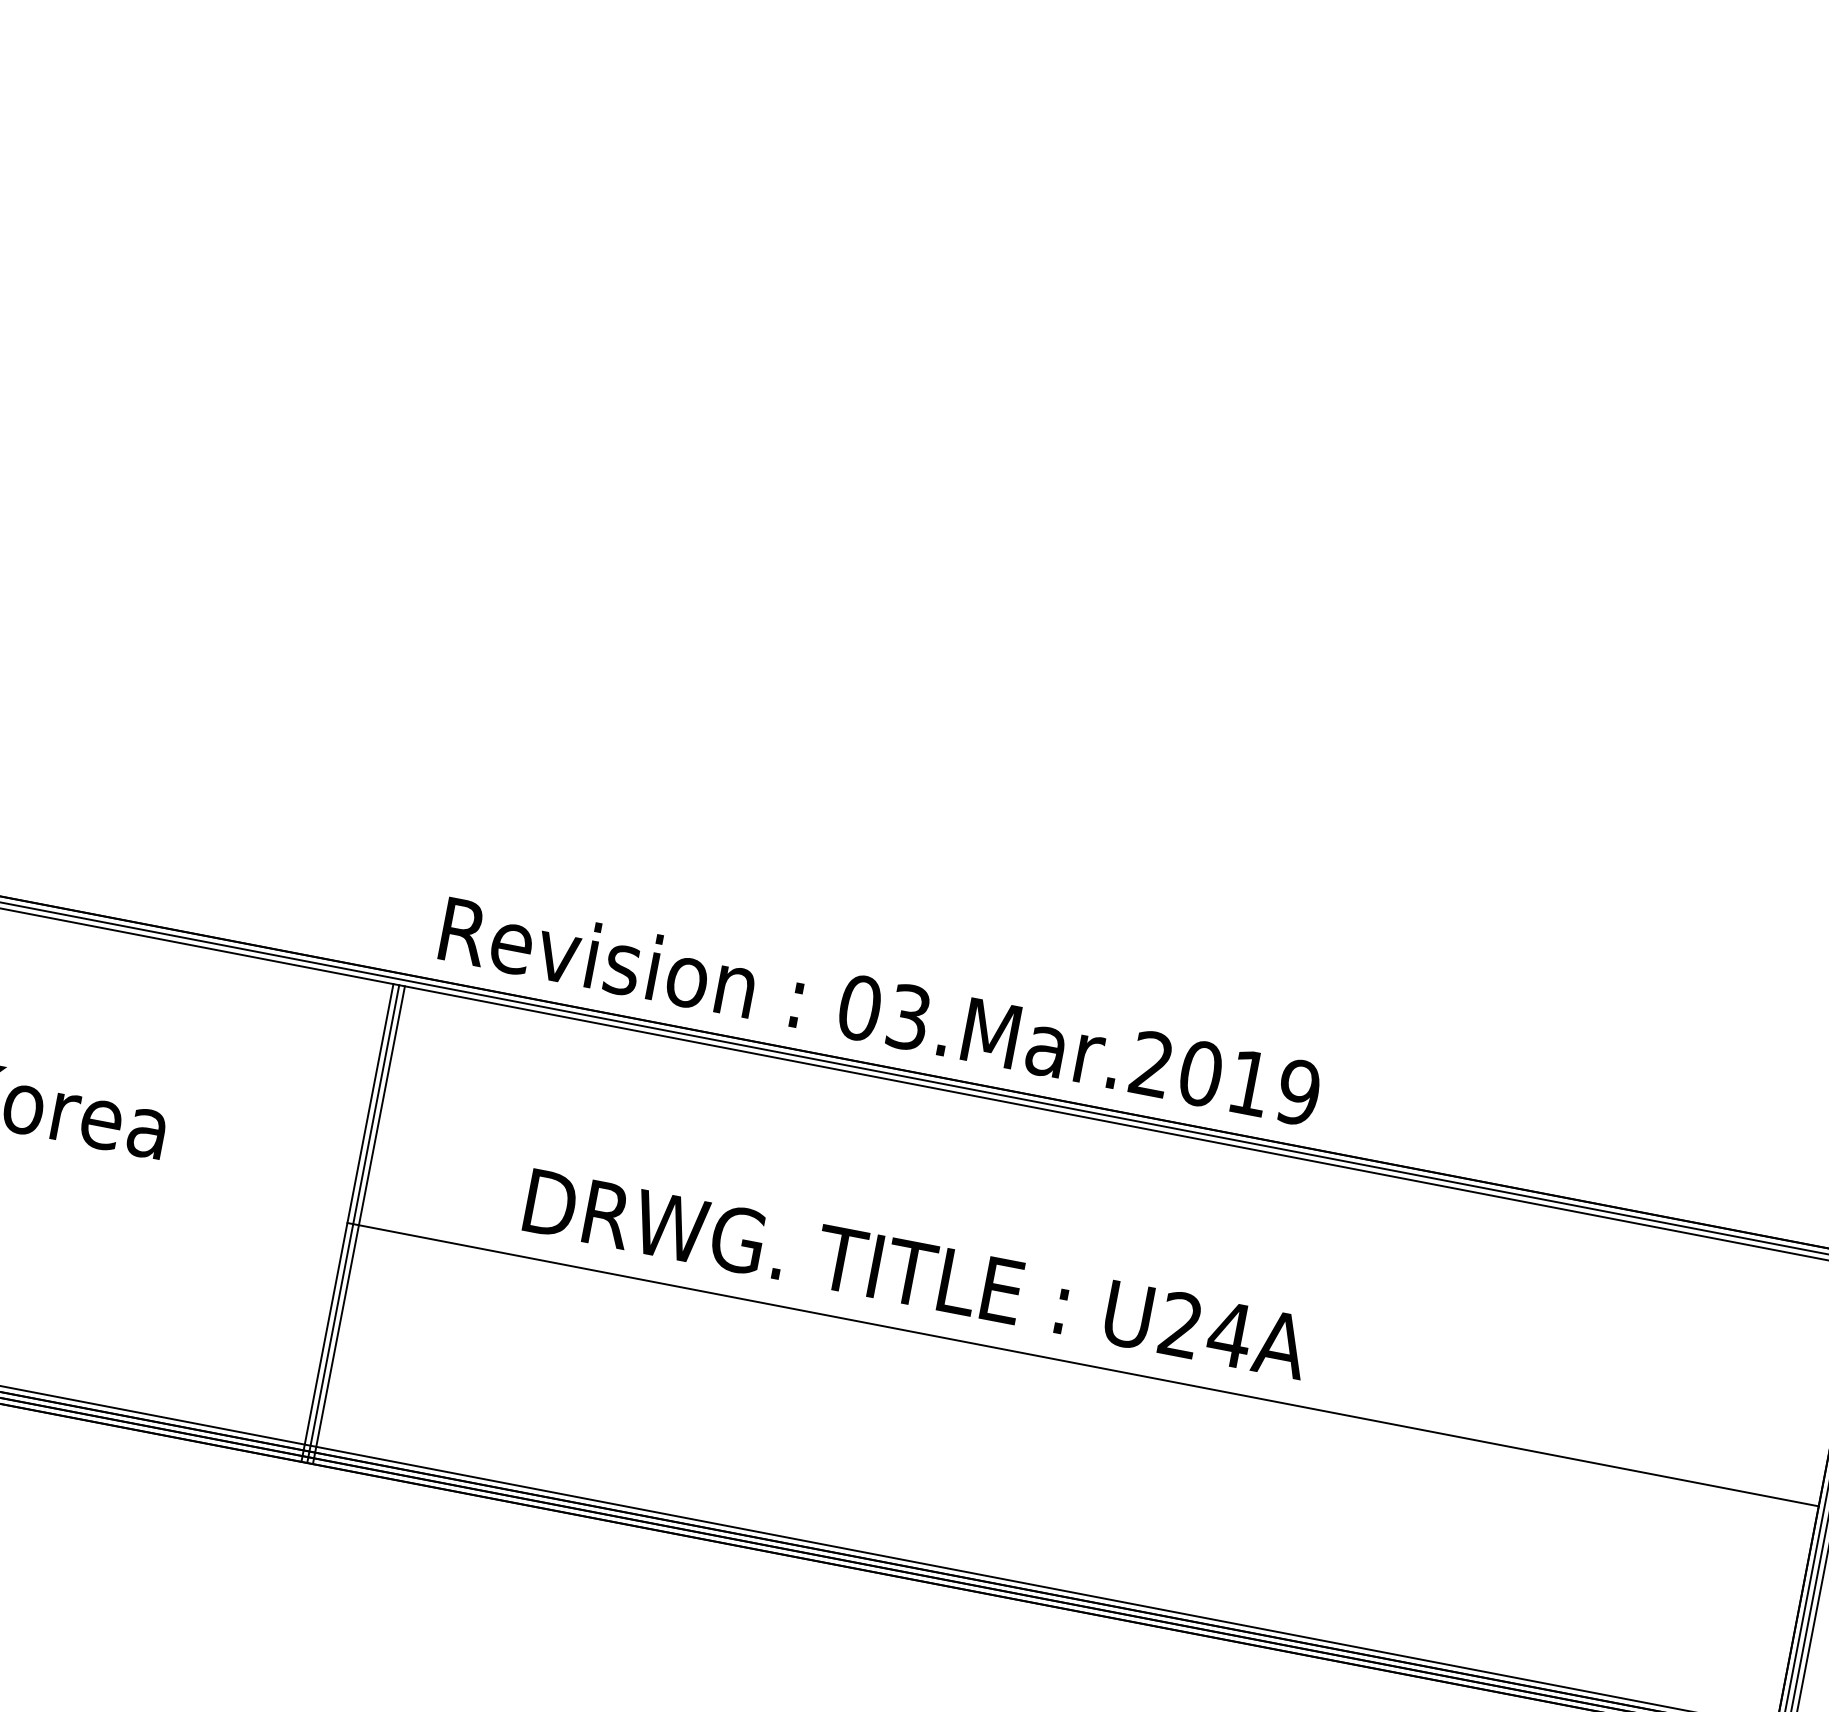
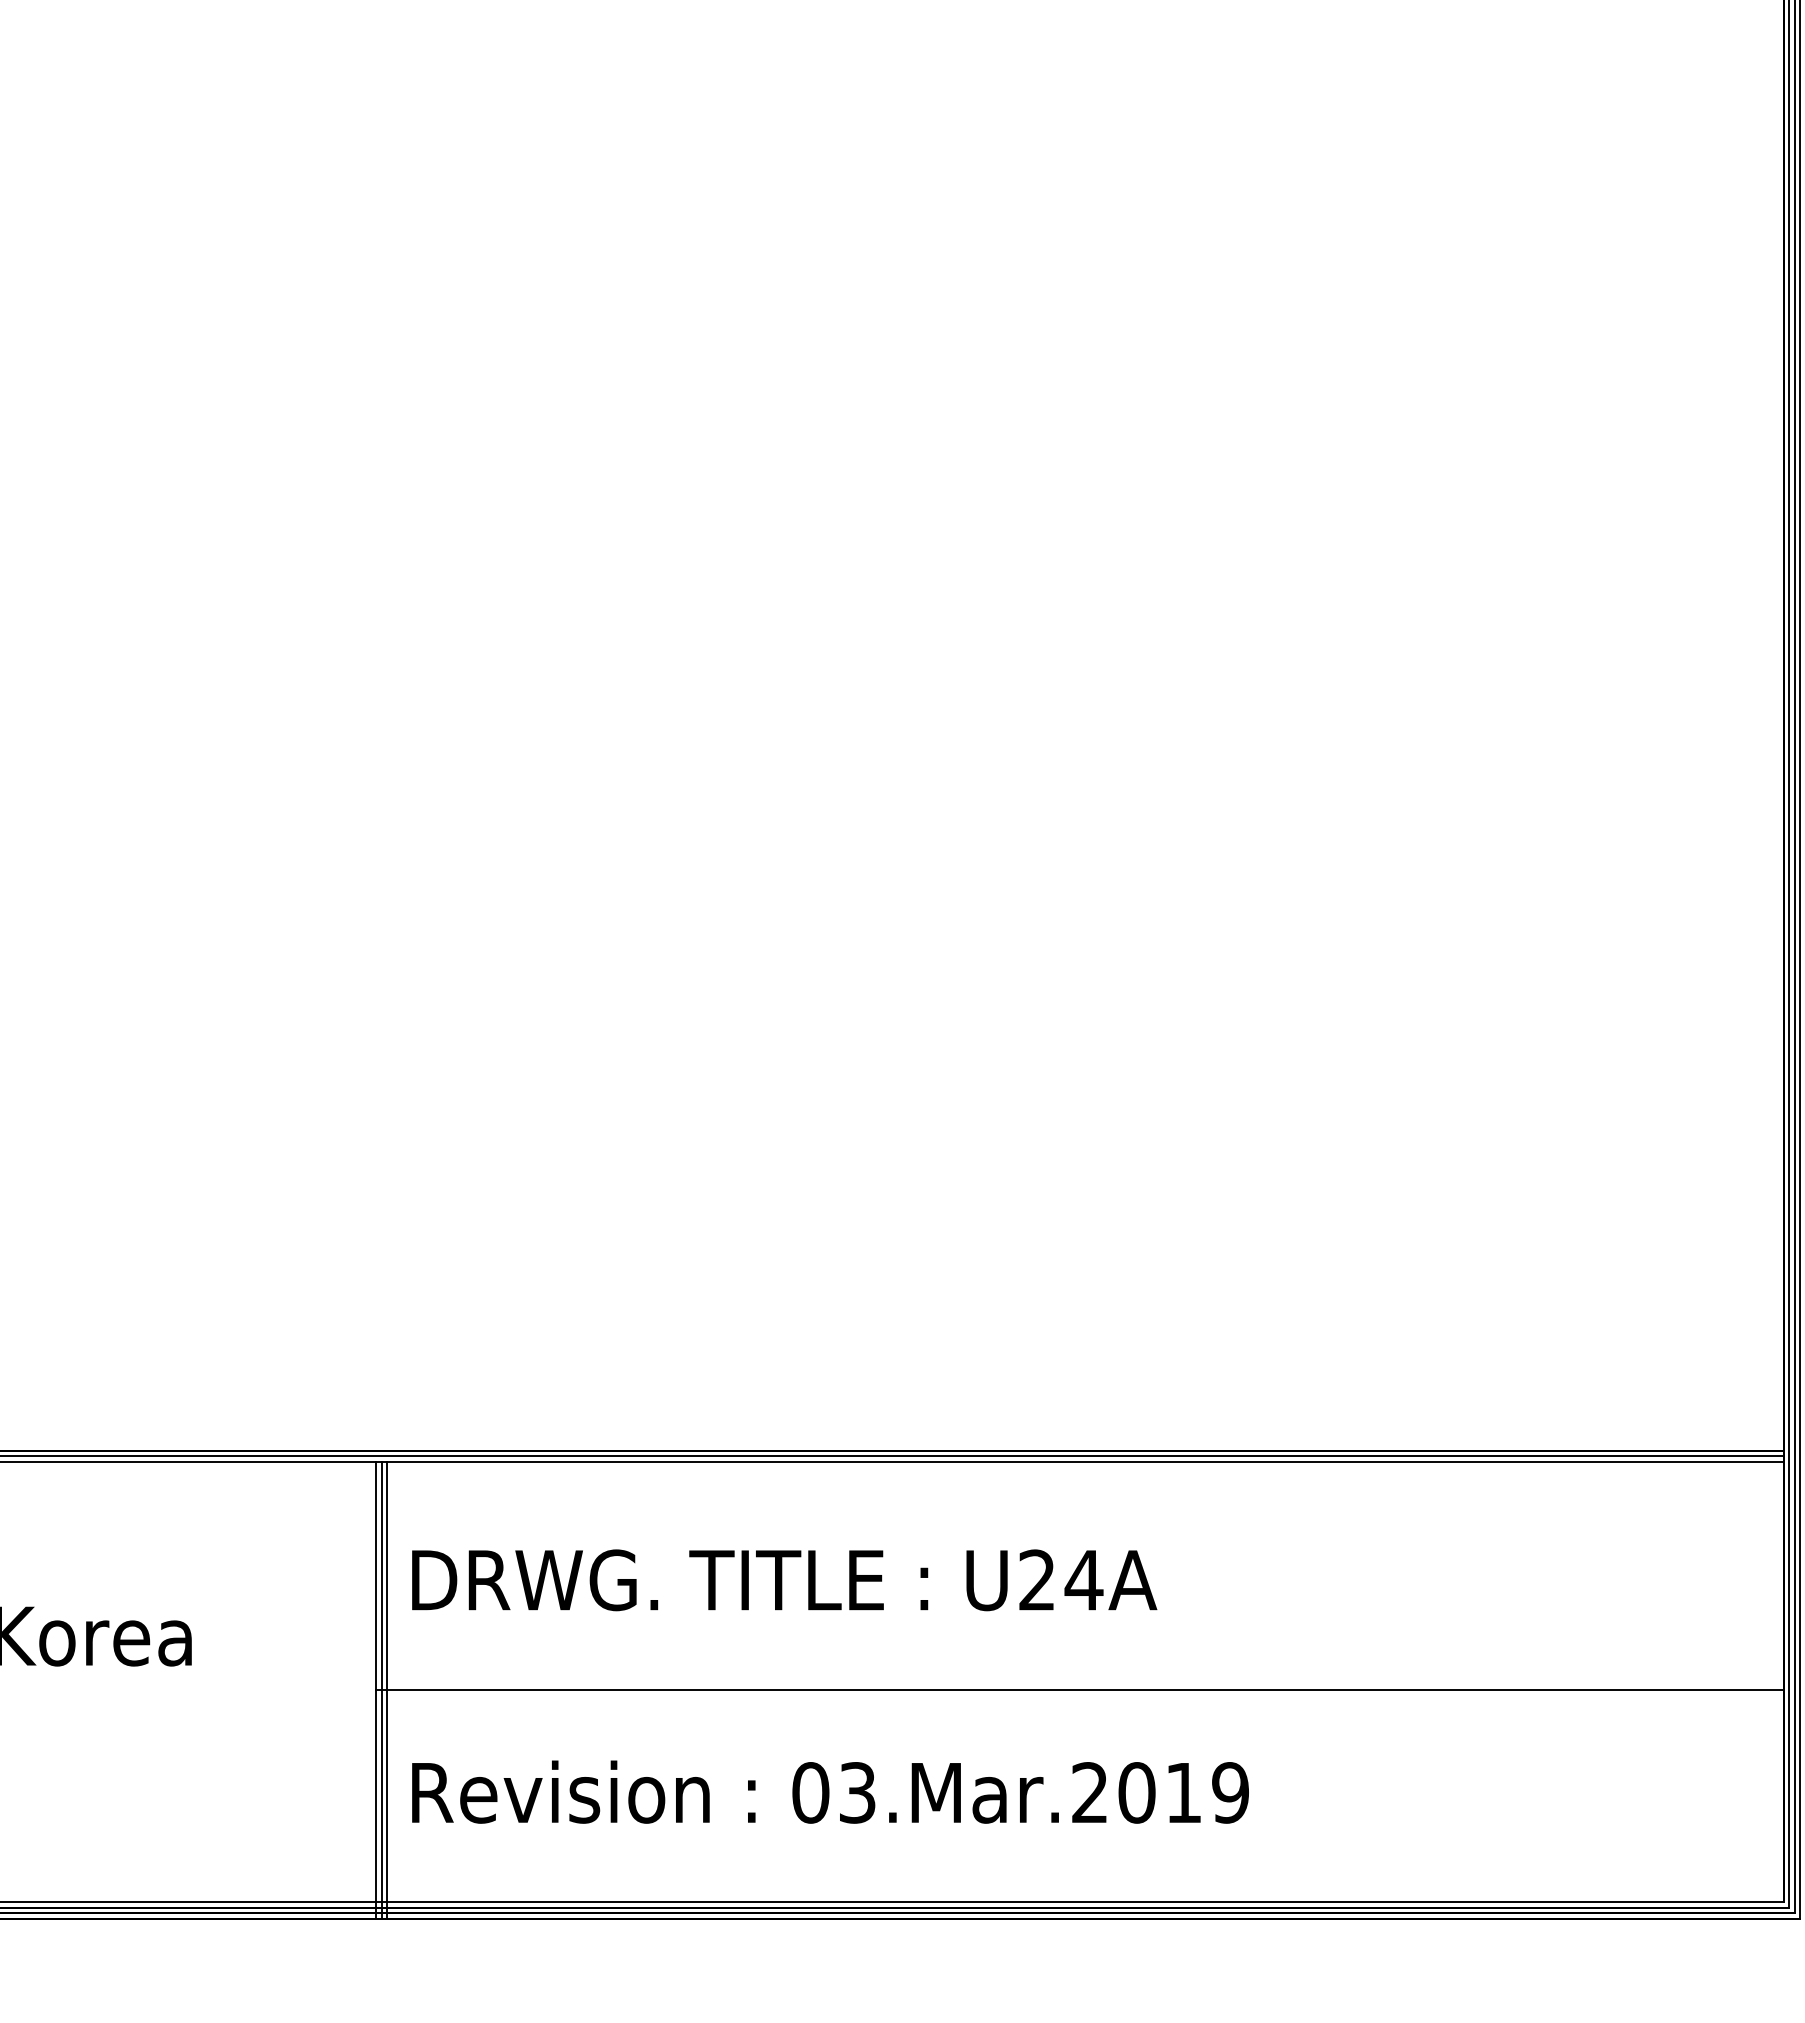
text: (880, 1010) -> (830, 1791), moved
text: (916, 1274) -> (784, 1580), moved

